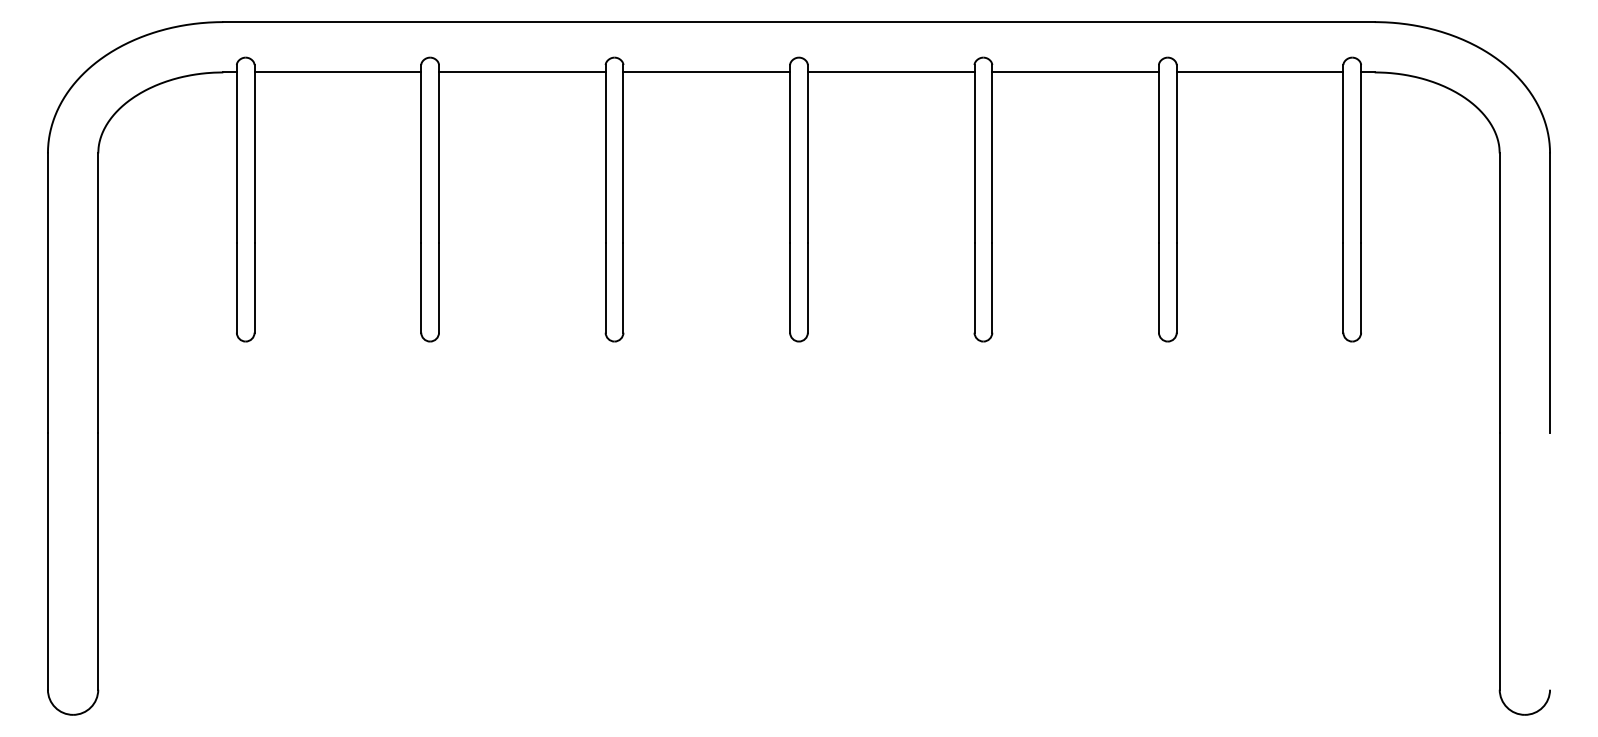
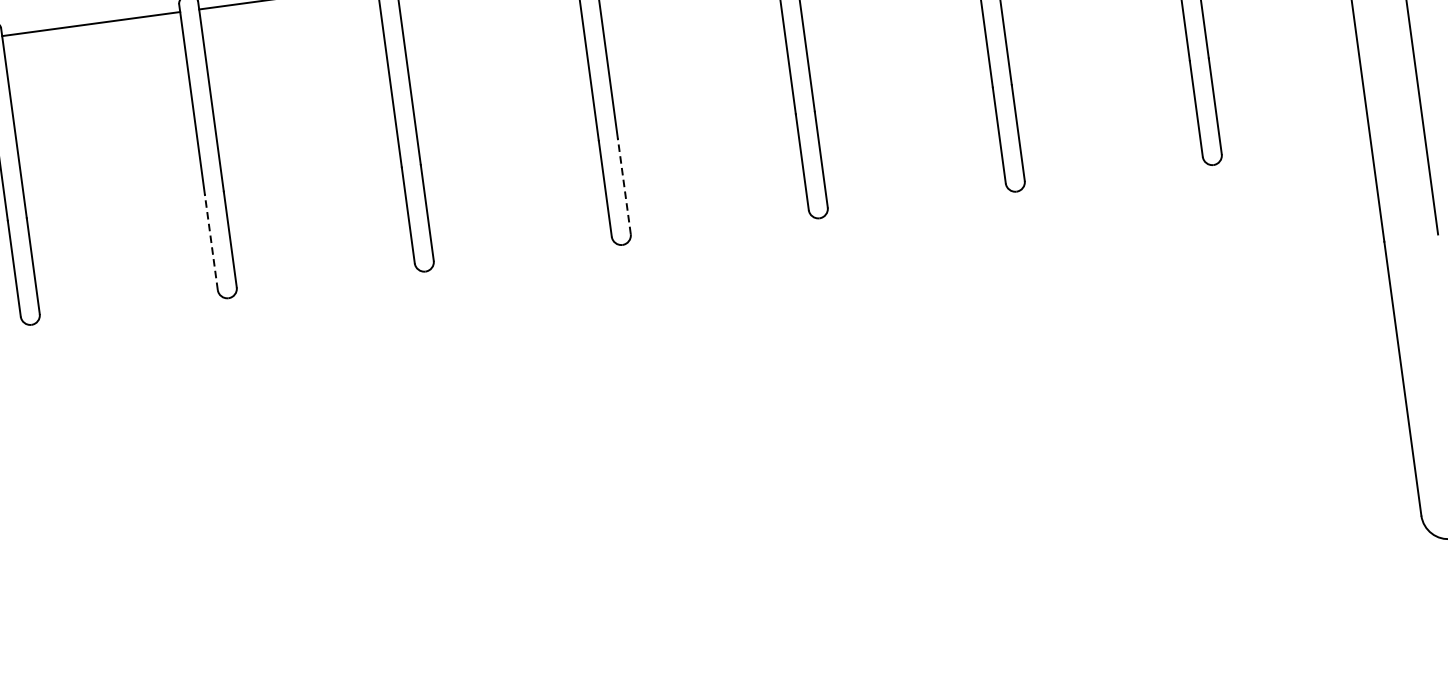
line: (421, 287) -> (211, 241), solid -> dashed
line: (807, 287) -> (623, 185), solid -> dashed

